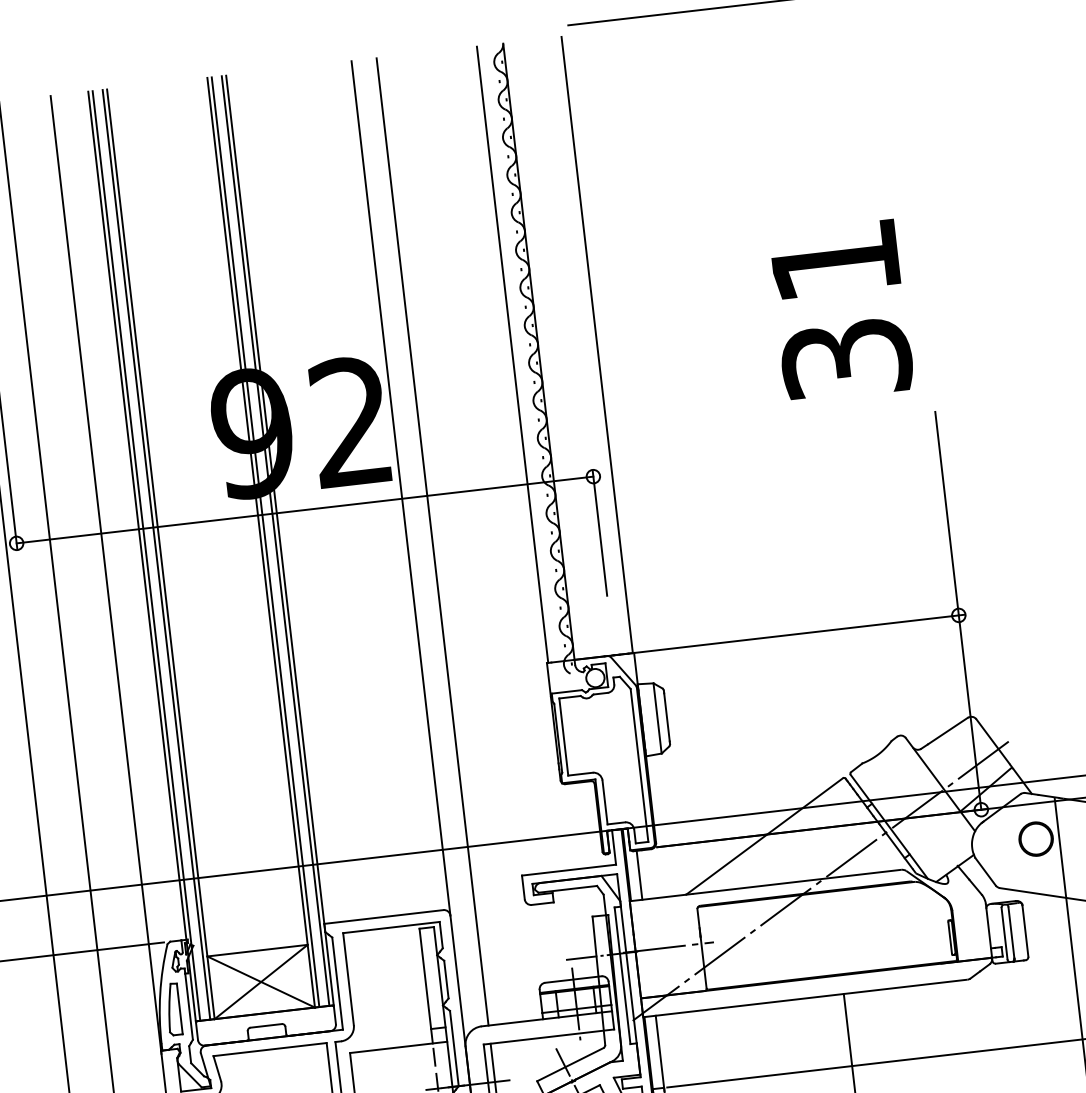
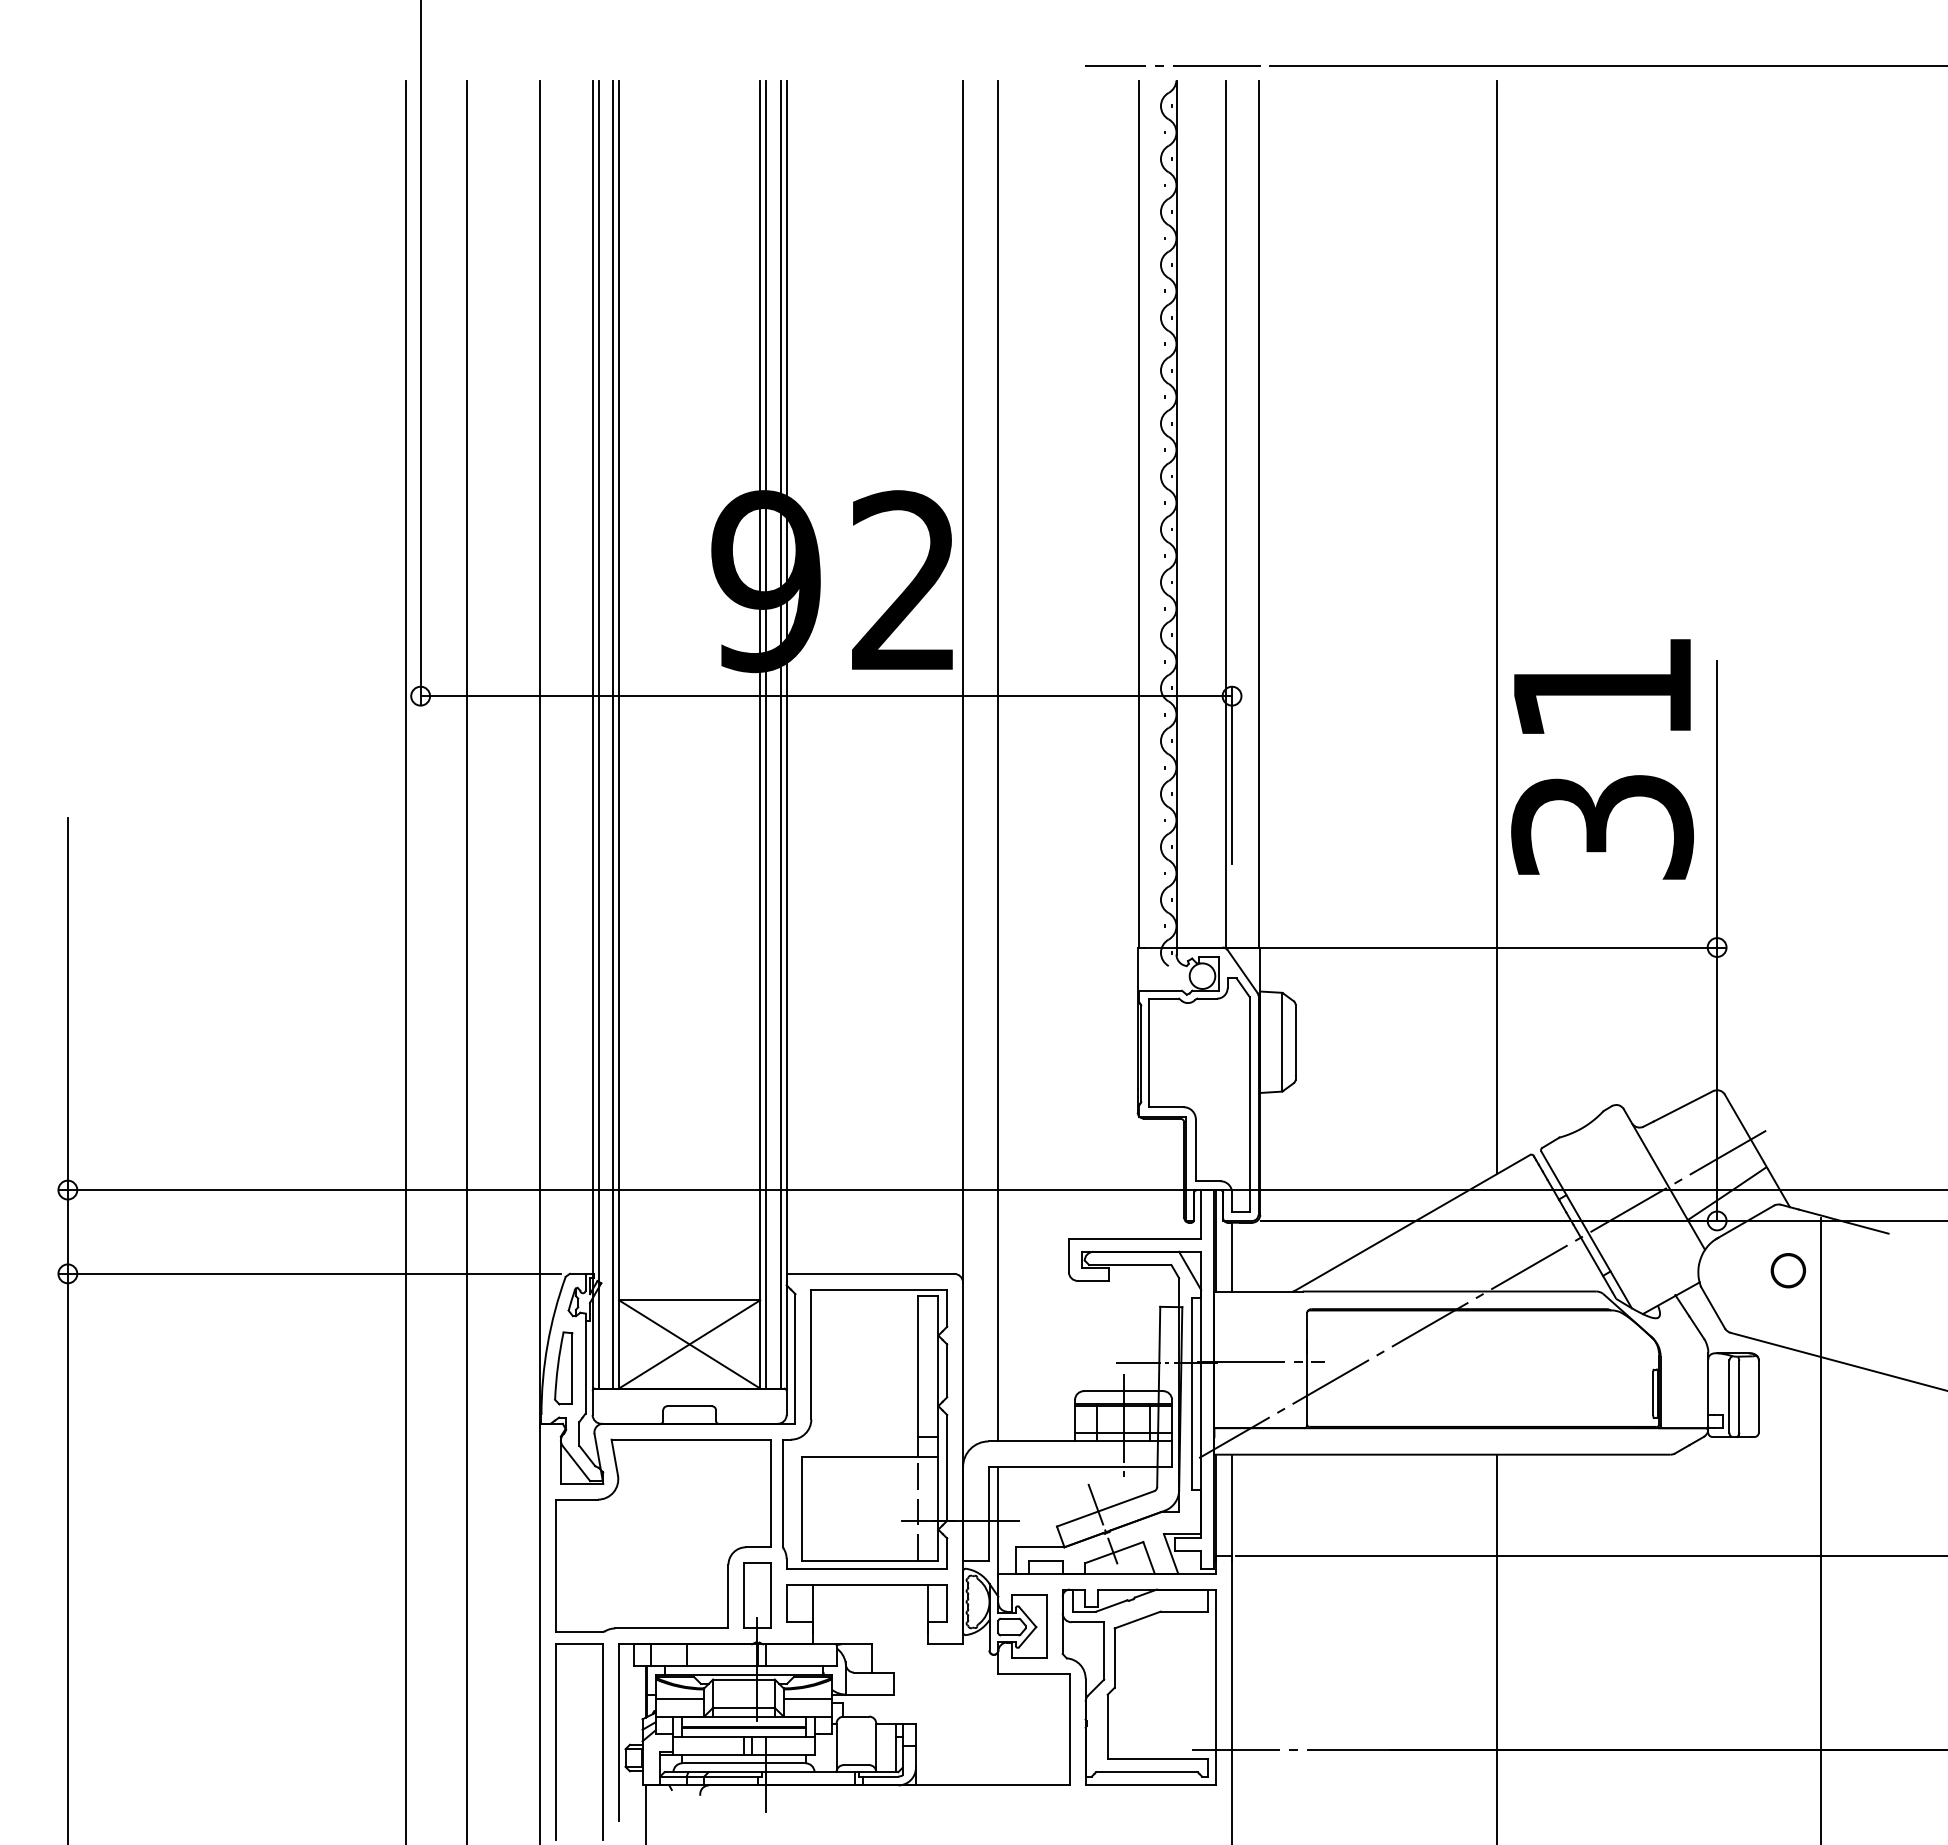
line: (499, 33) -> (1172, 65), added
text: (841, 311) -> (1602, 759), moved
line: (573, 347) -> (1225, 513), added
line: (775, 406) -> (1496, 627), added
part: (1035, 839) -> (1787, 1270), size x0.71

